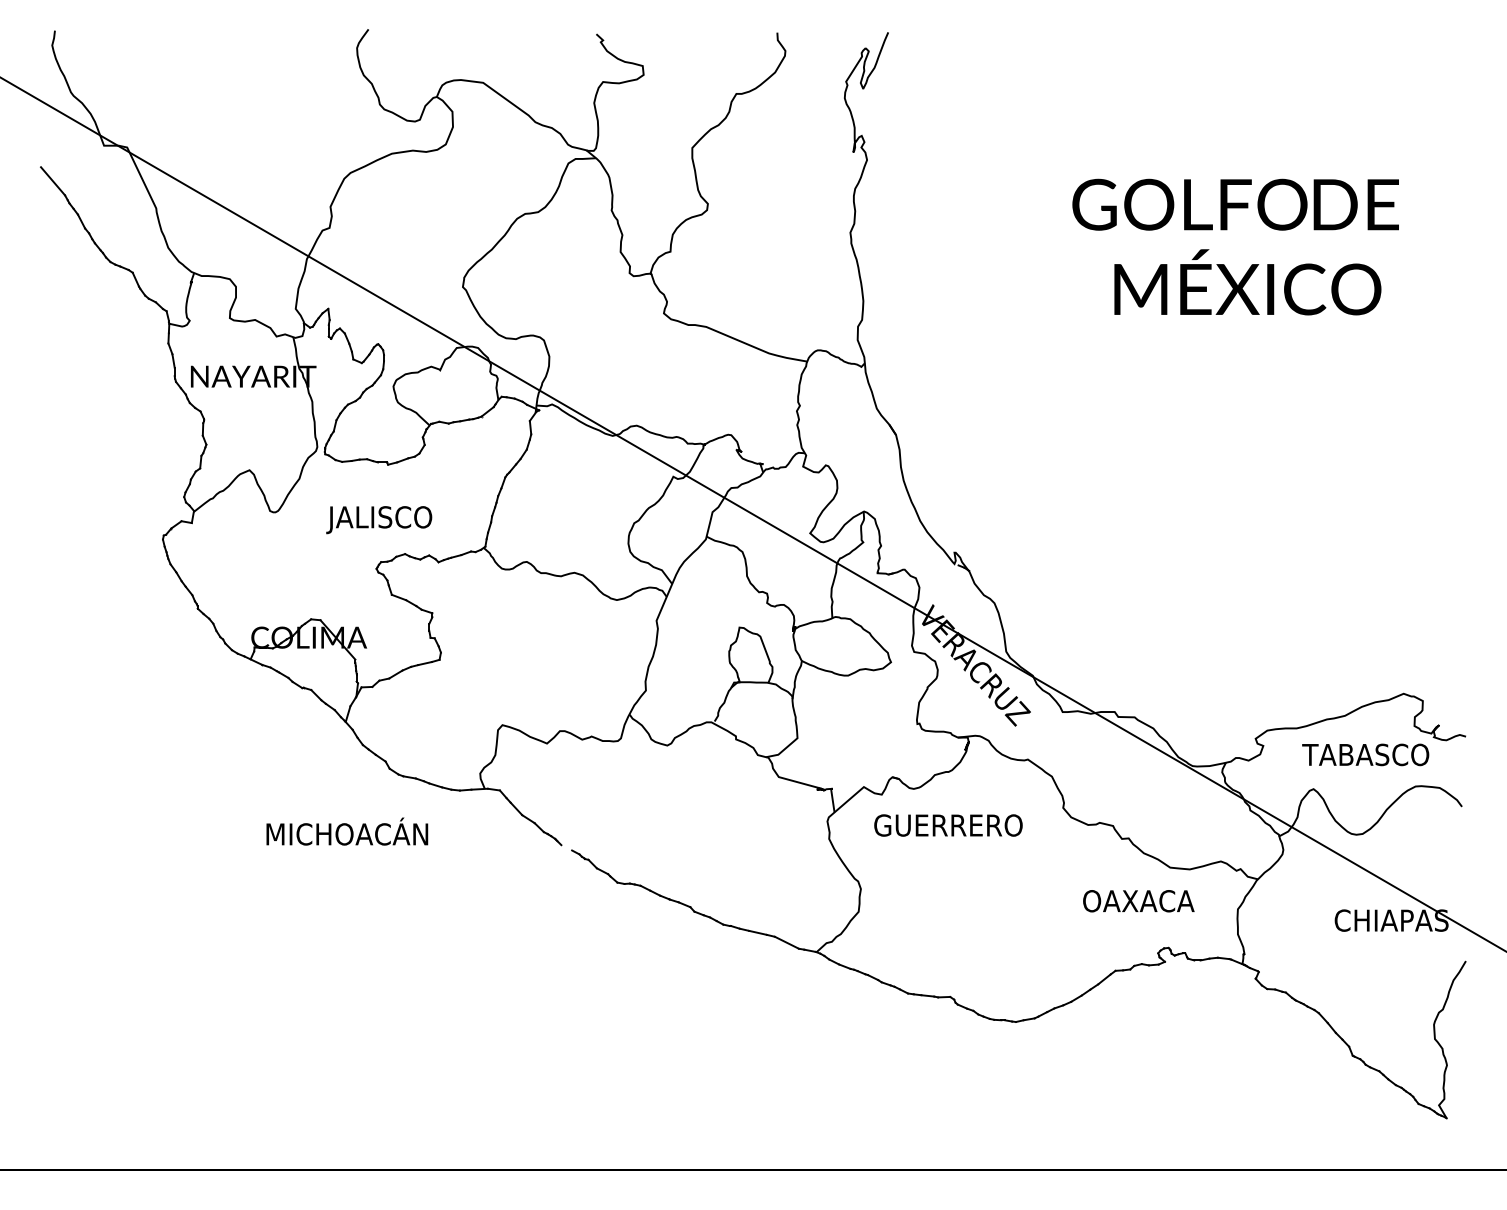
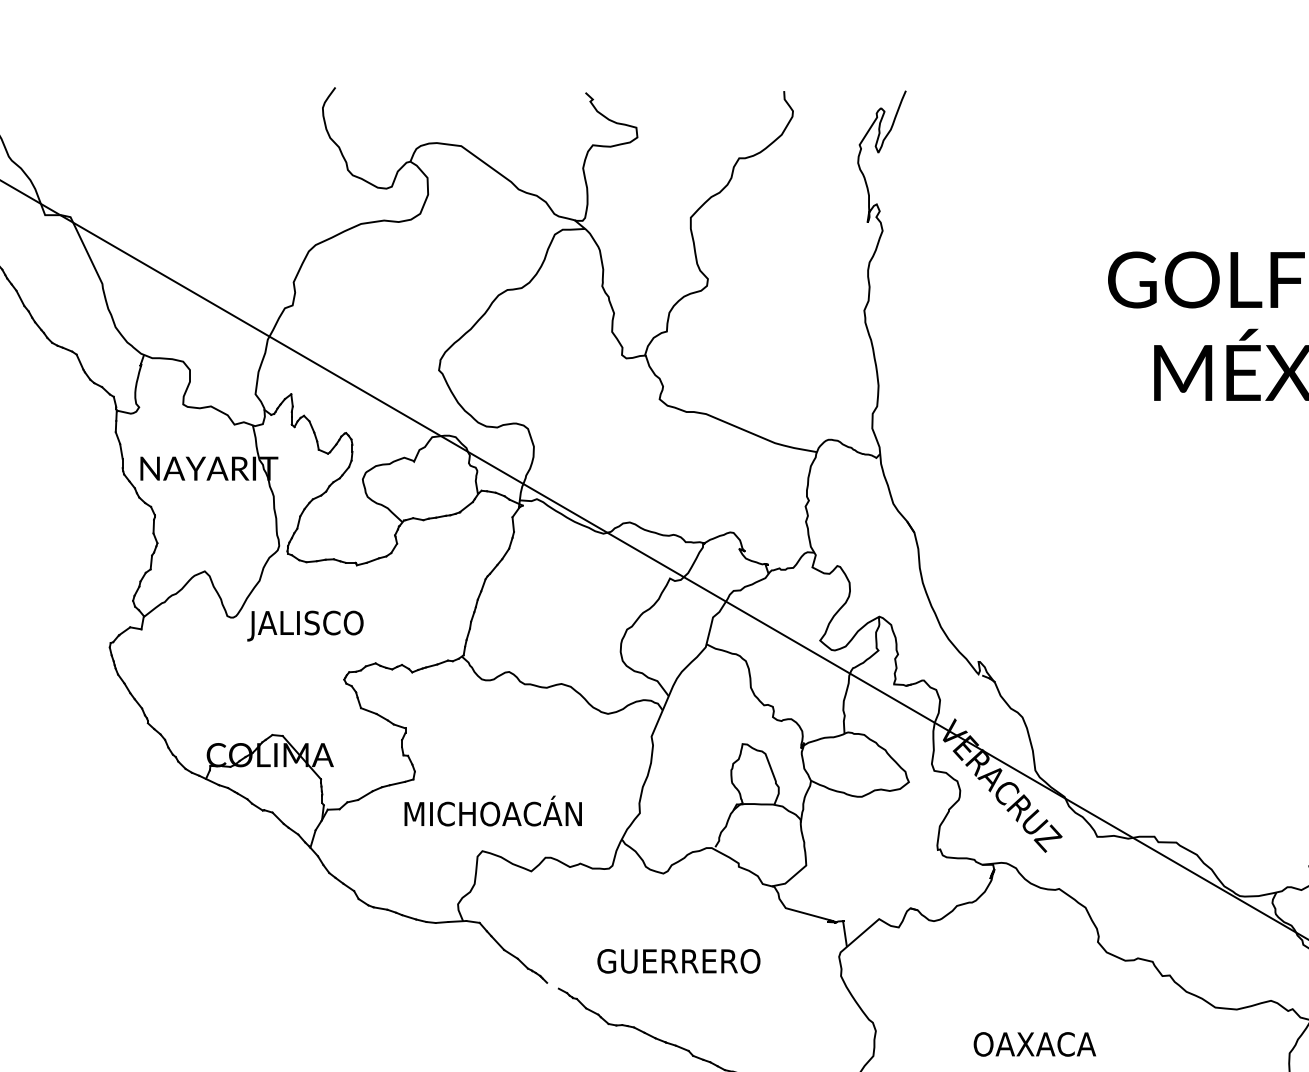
text: (379, 520) -> (305, 626), moved
text: (948, 825) -> (678, 961), moved
text: (347, 831) -> (493, 810), moved
text: (1138, 901) -> (1034, 1044), moved

